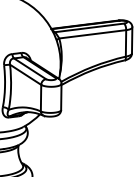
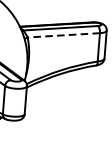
line: (92, 34) -> (63, 35), solid -> dashed

